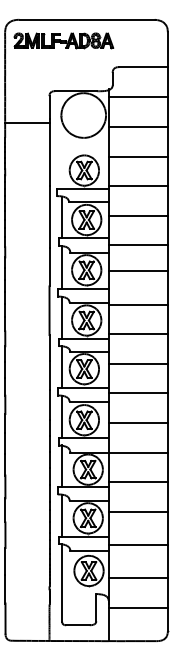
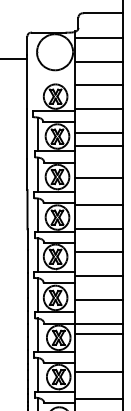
line: (137, 245) -> (98, 145), moved
line: (138, 482) -> (99, 334), moved

